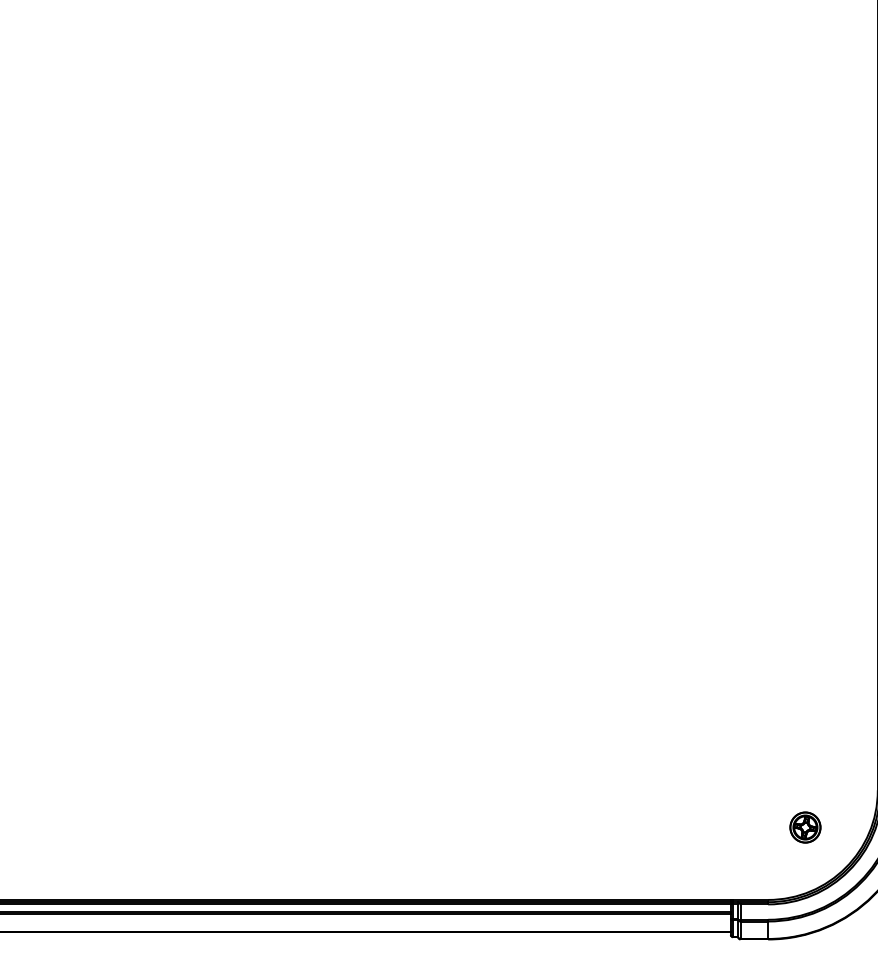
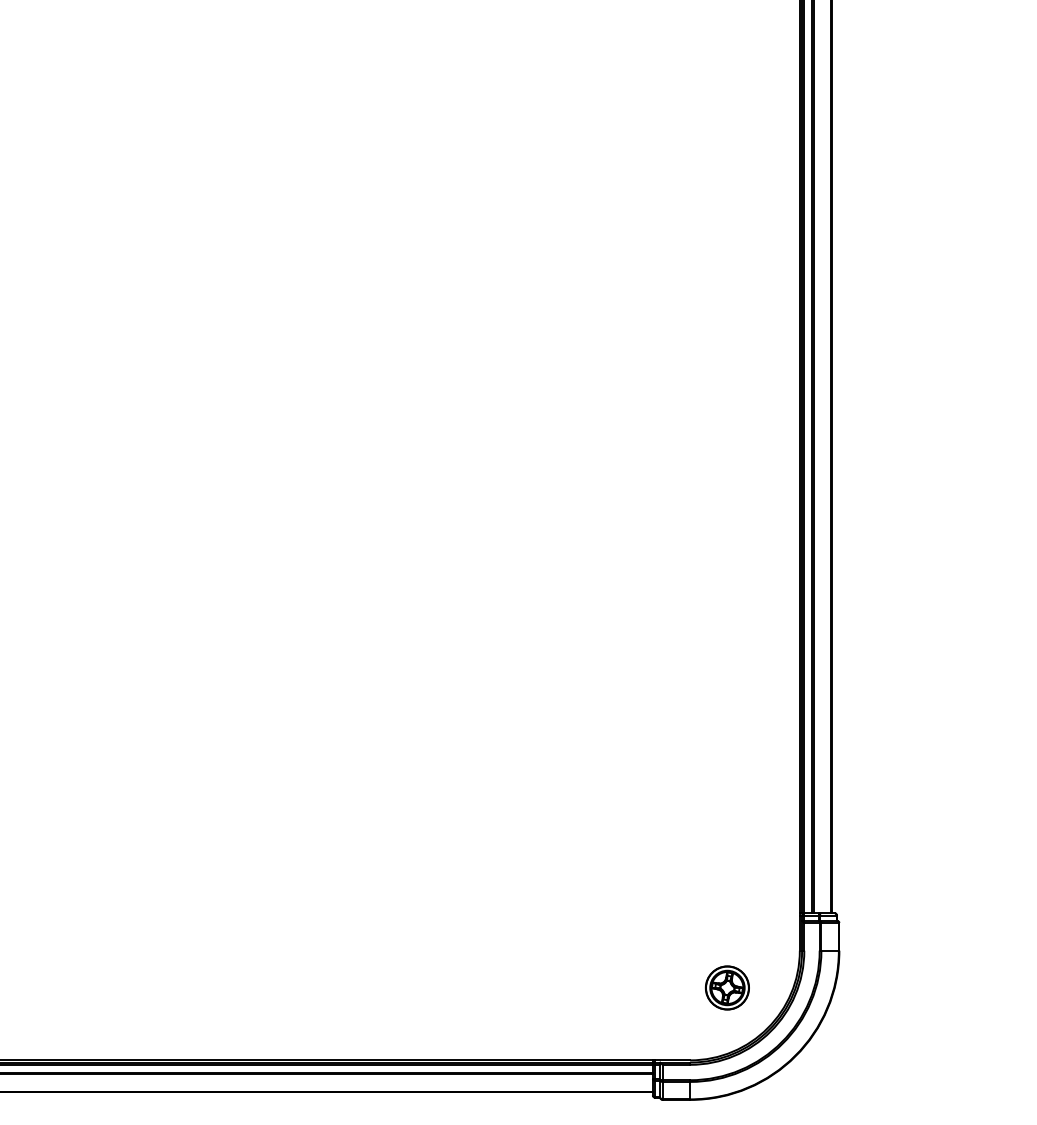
part: (805, 827) -> (727, 987), size x1.43

